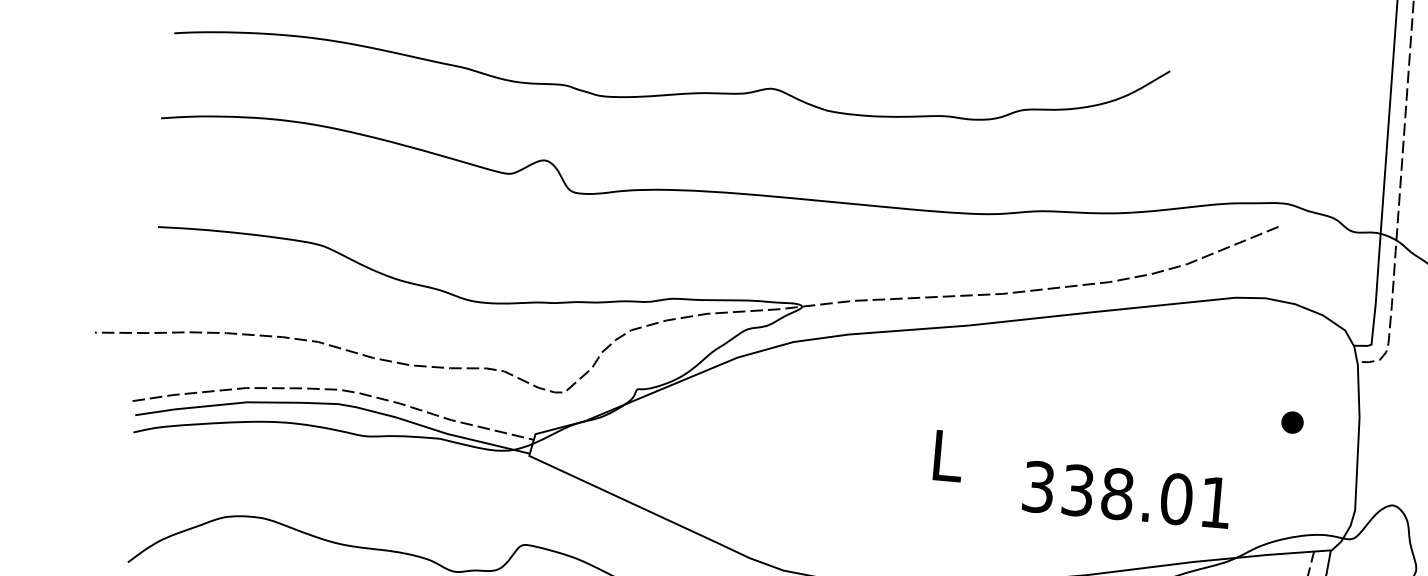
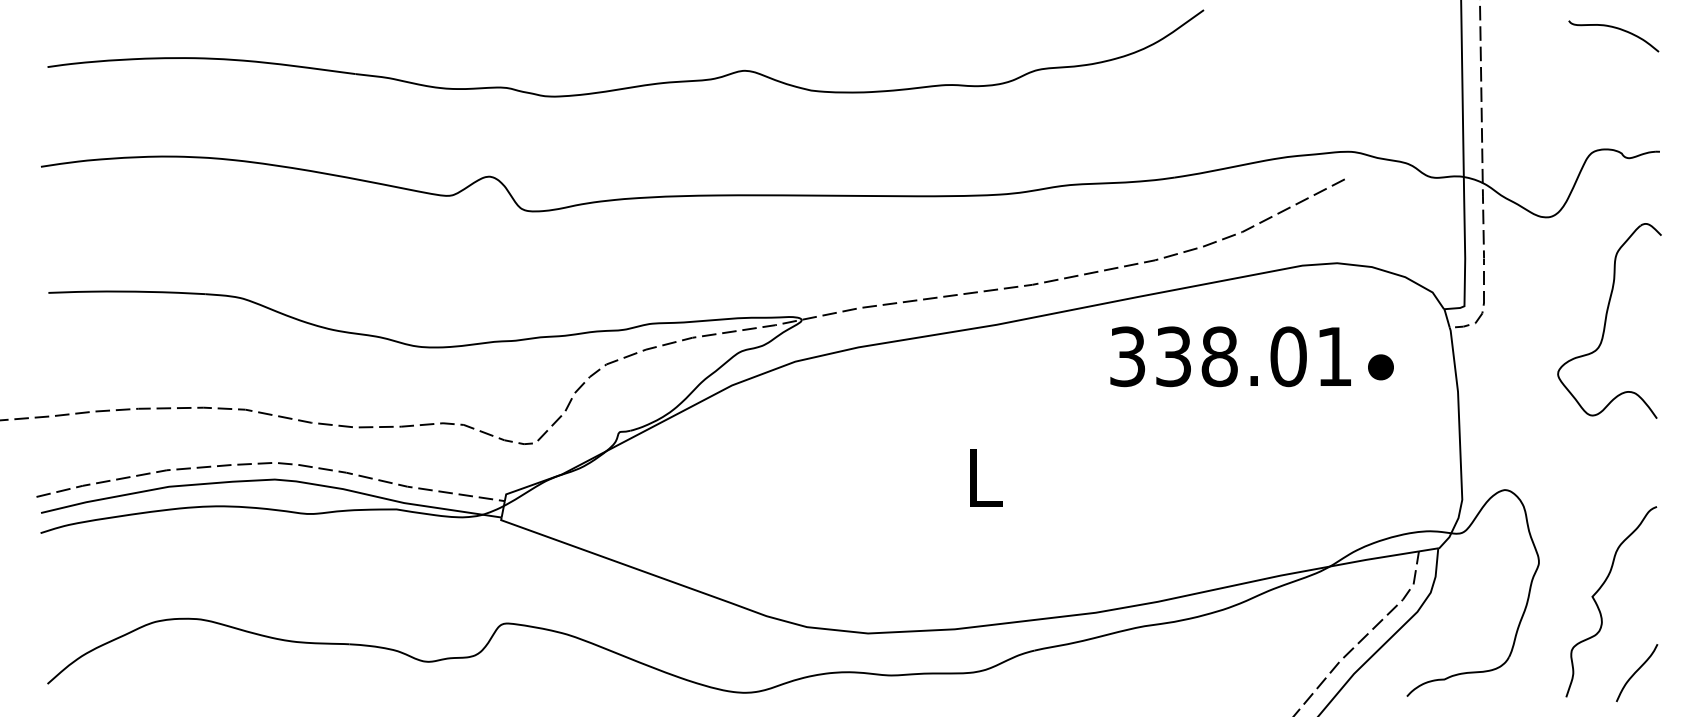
part: (1292, 422) -> (1380, 367), moved
text: (1126, 494) -> (1230, 356), moved

